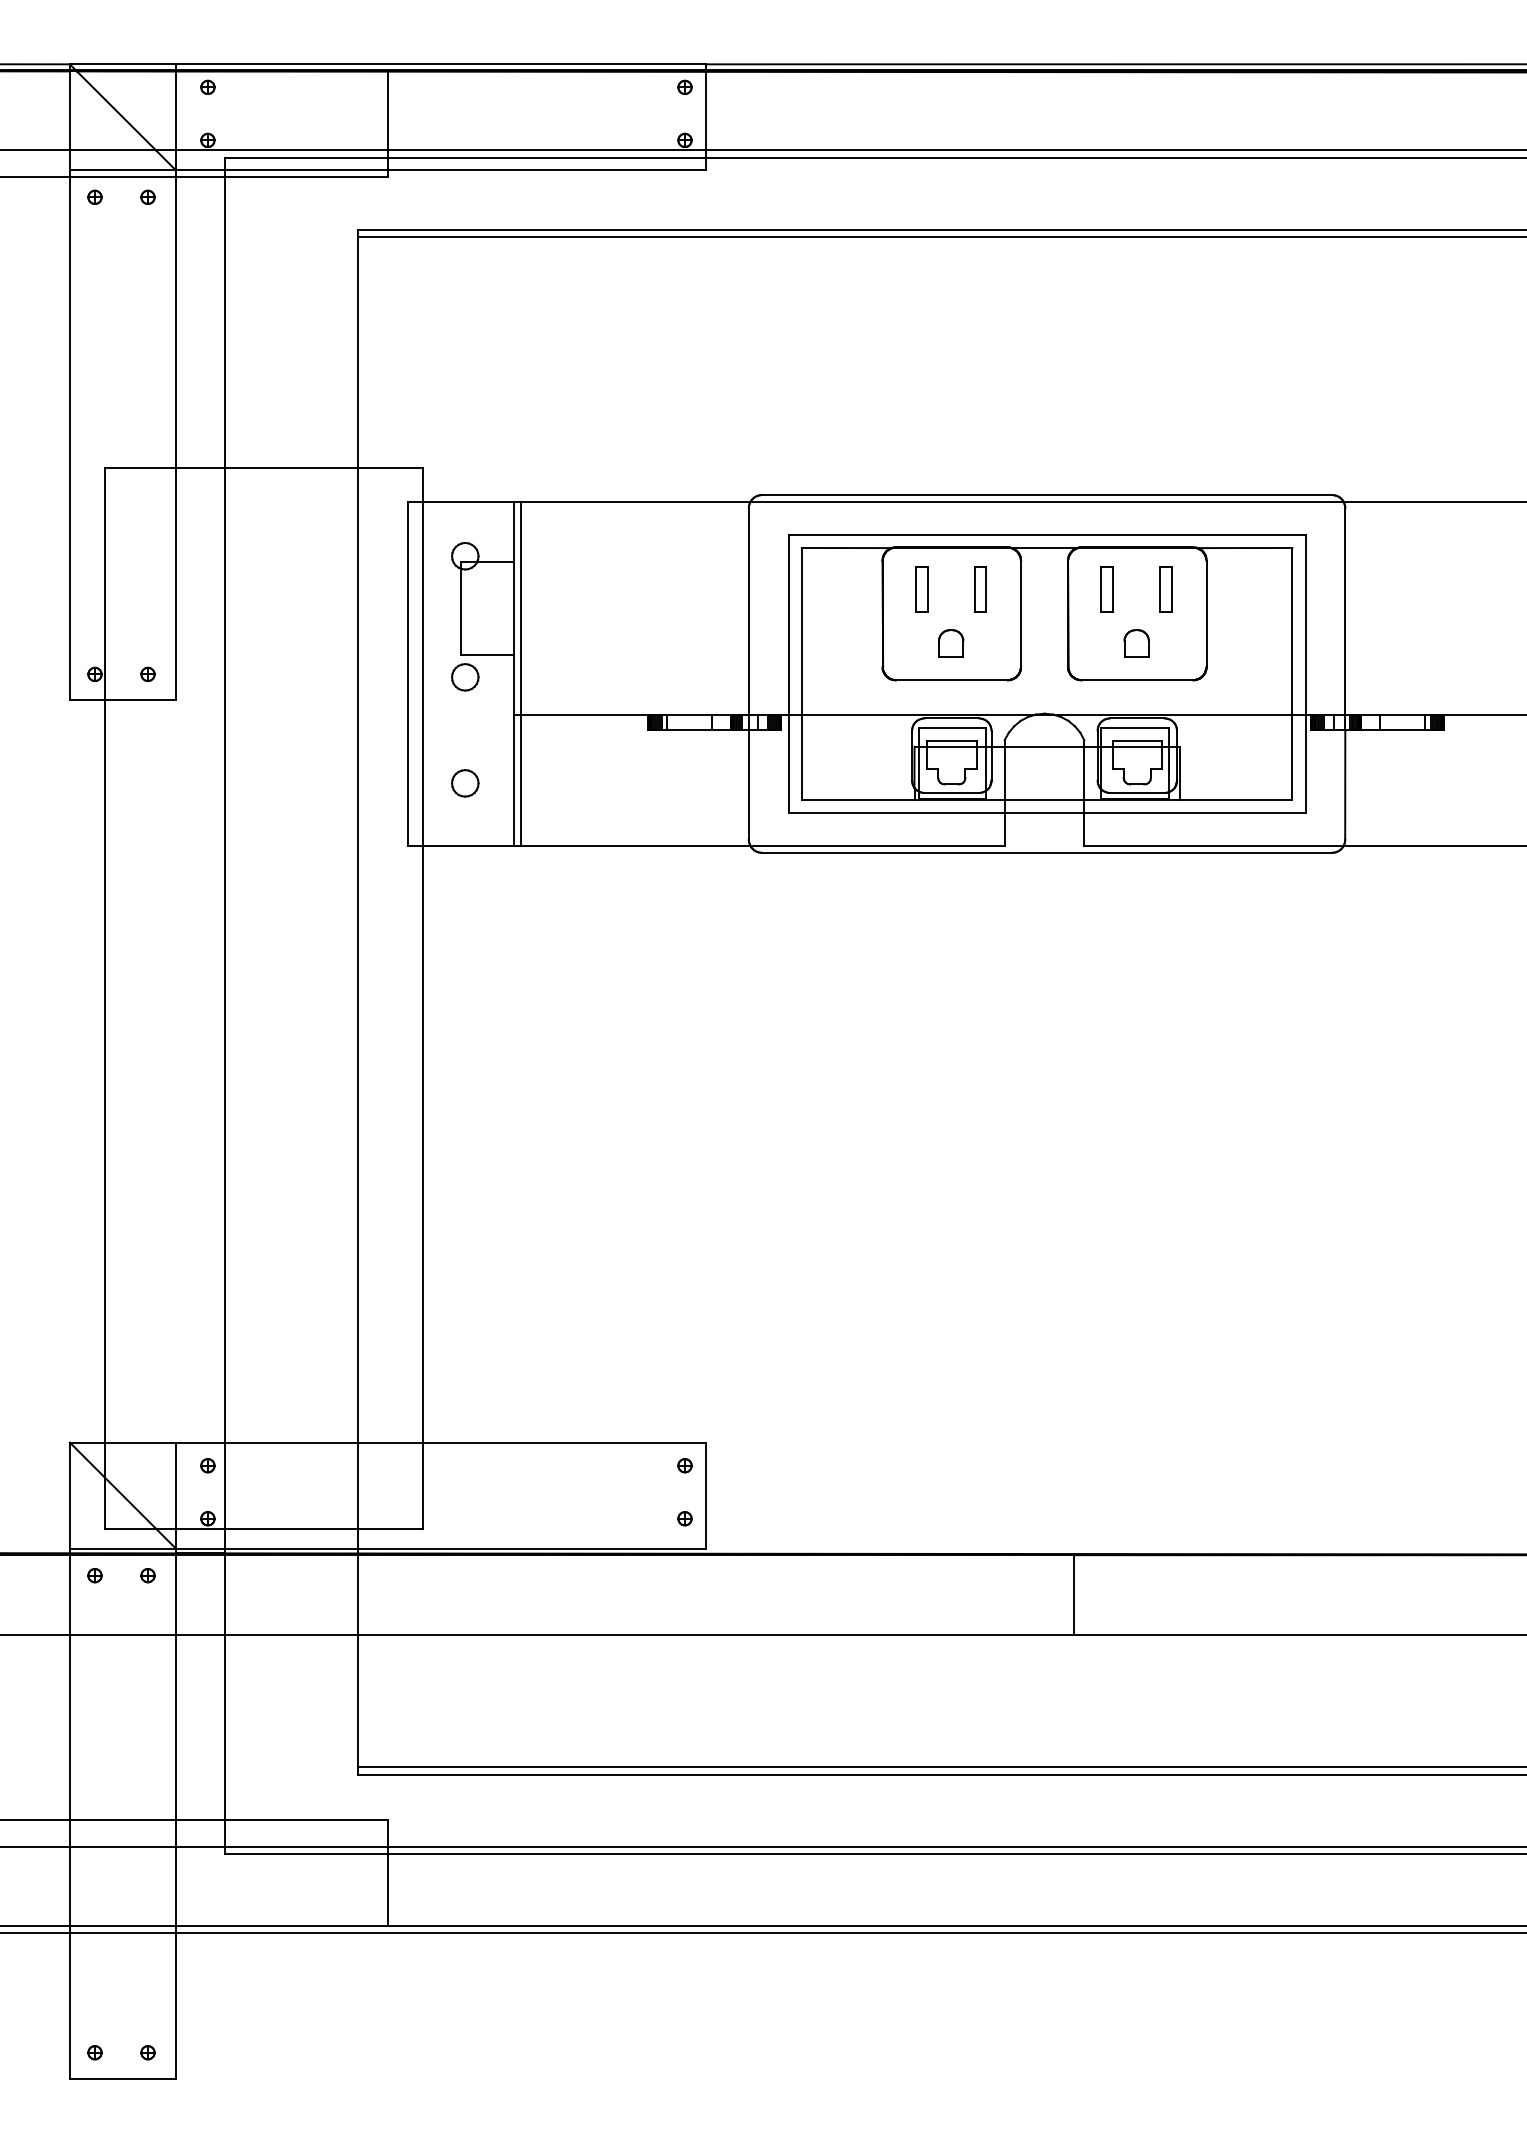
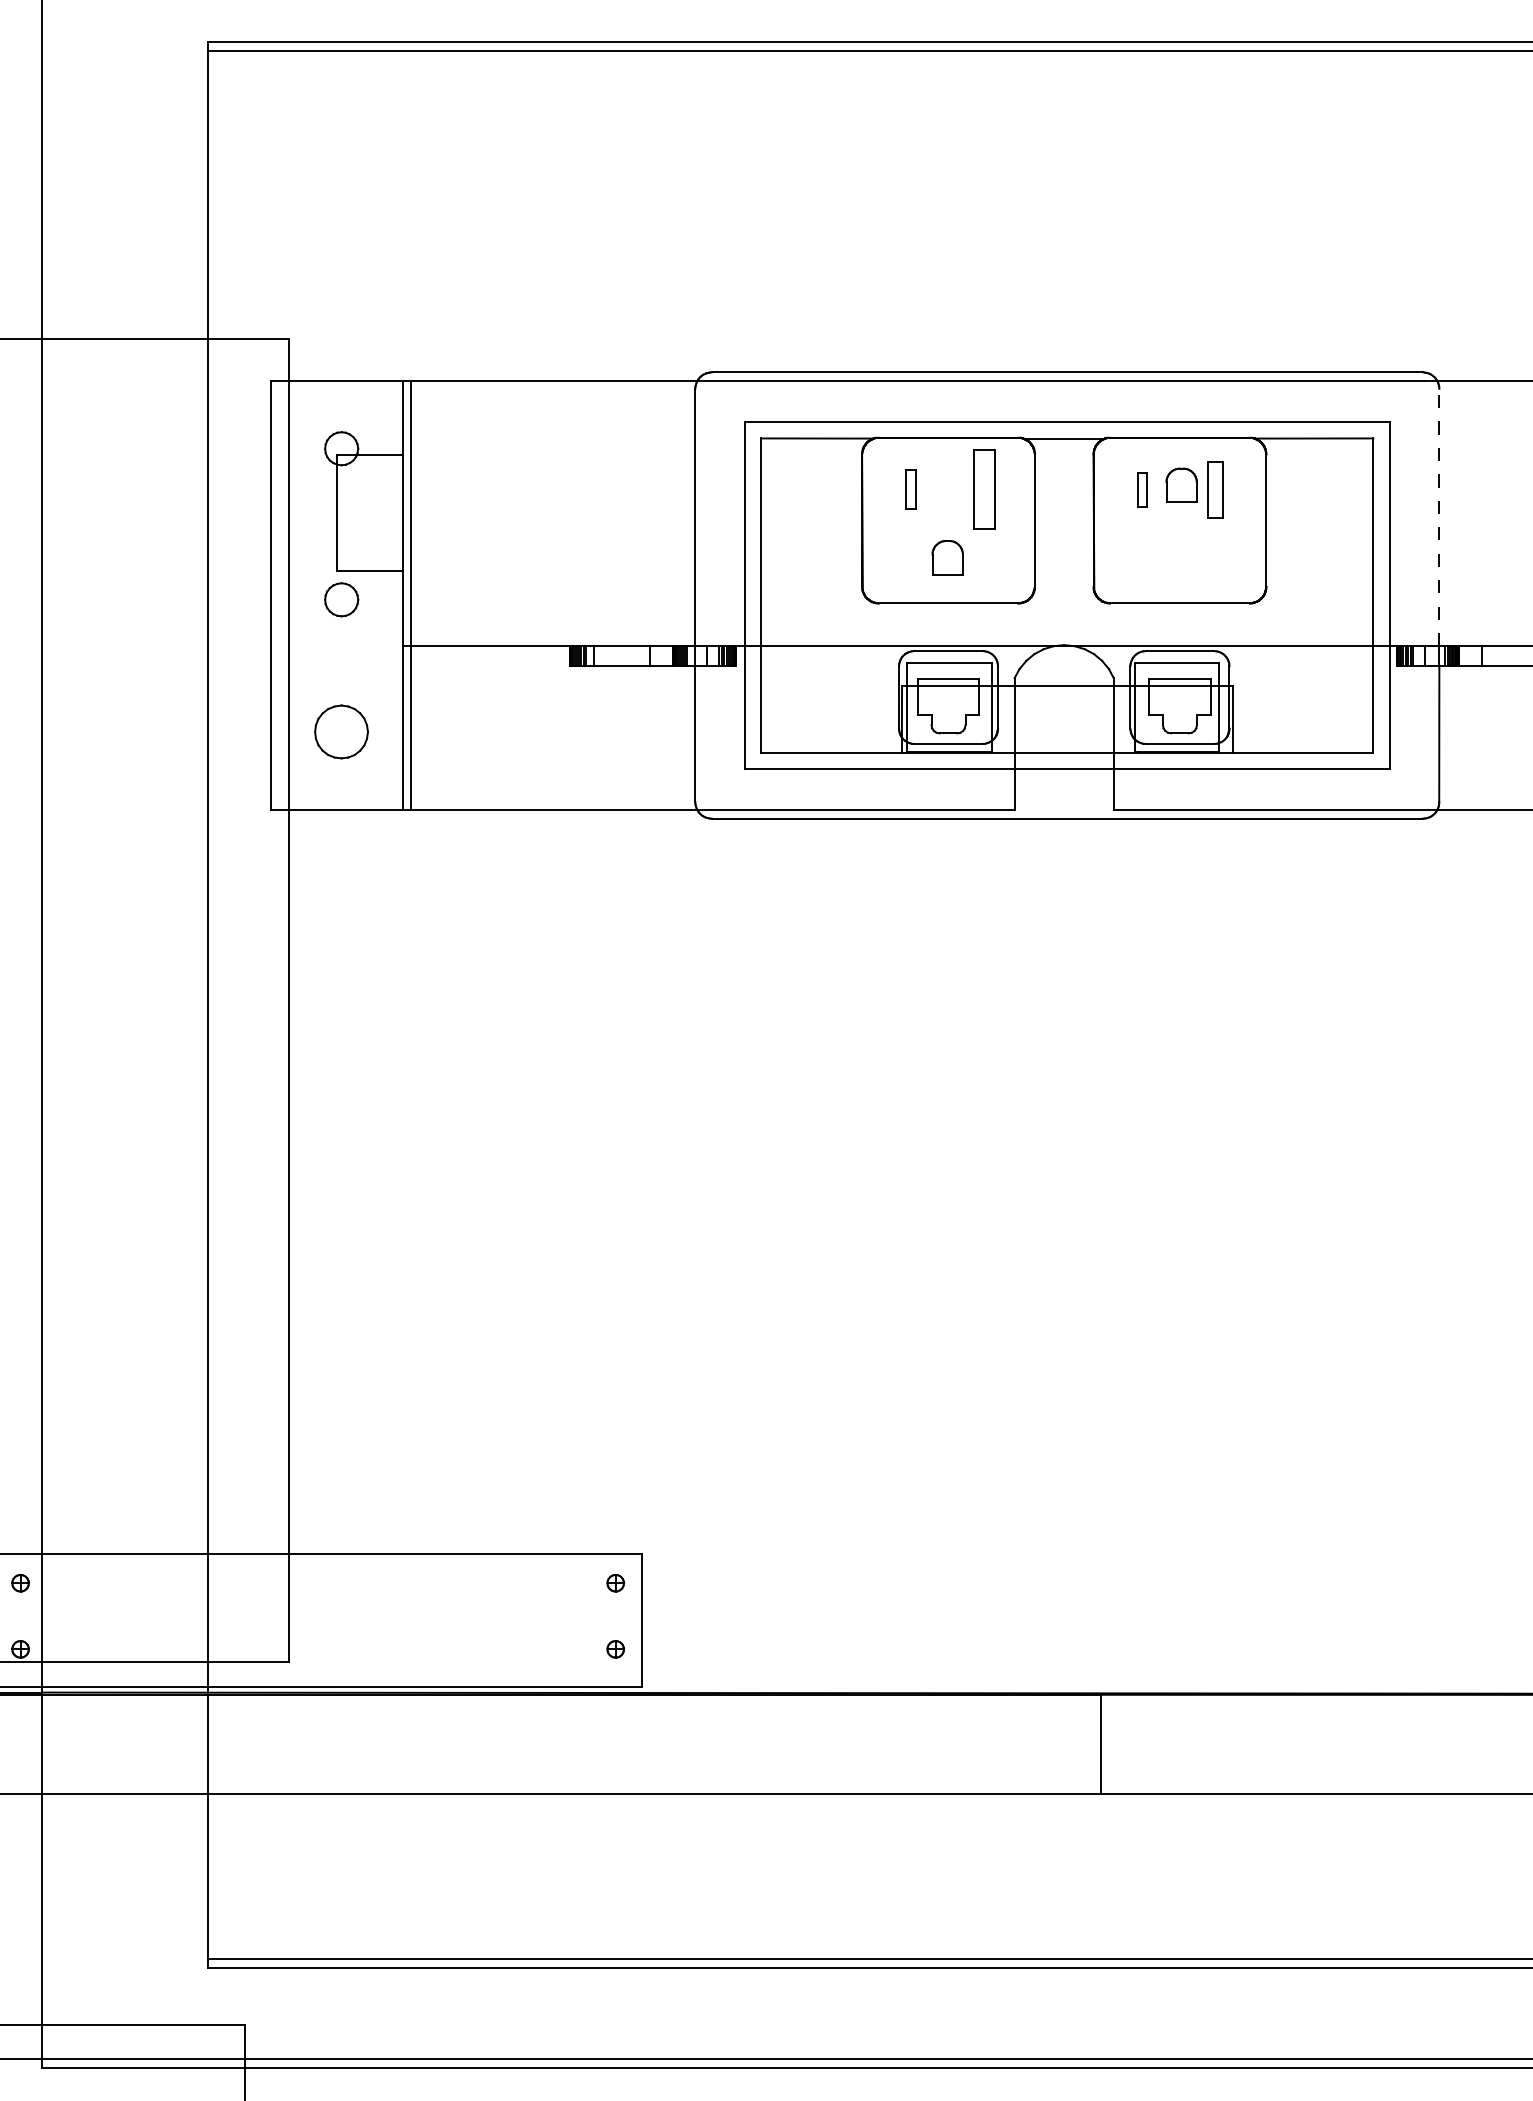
part: (921, 589) -> (910, 490), size x0.7
part: (980, 589) -> (984, 490), size x1.4
part: (1106, 589) -> (1141, 490), size x0.6
line: (1345, 610) -> (1439, 516), solid -> dashed
part: (1136, 643) -> (1181, 485), moved
part: (465, 783) -> (341, 732), size x1.6

